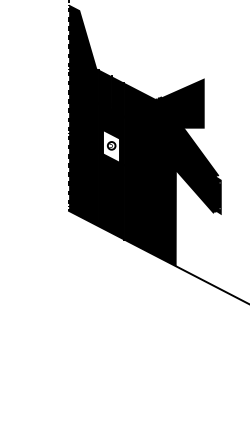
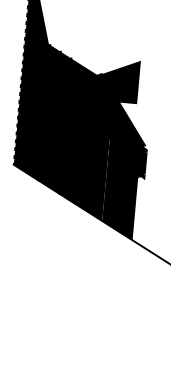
fill: (111, 146) -> (55, 112), added
fill: (194, 227) -> (120, 188), added

